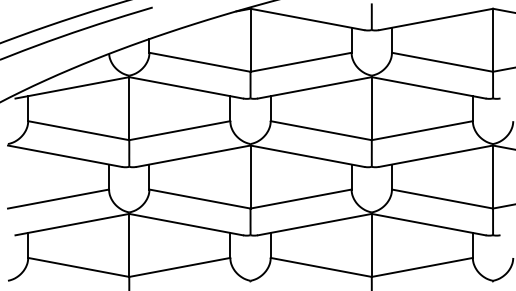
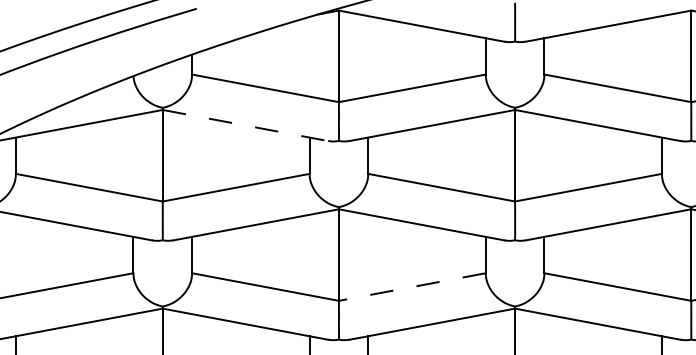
line: (186, 87) -> (245, 124), solid -> dashed
line: (300, 199) -> (411, 287), solid -> dashed

